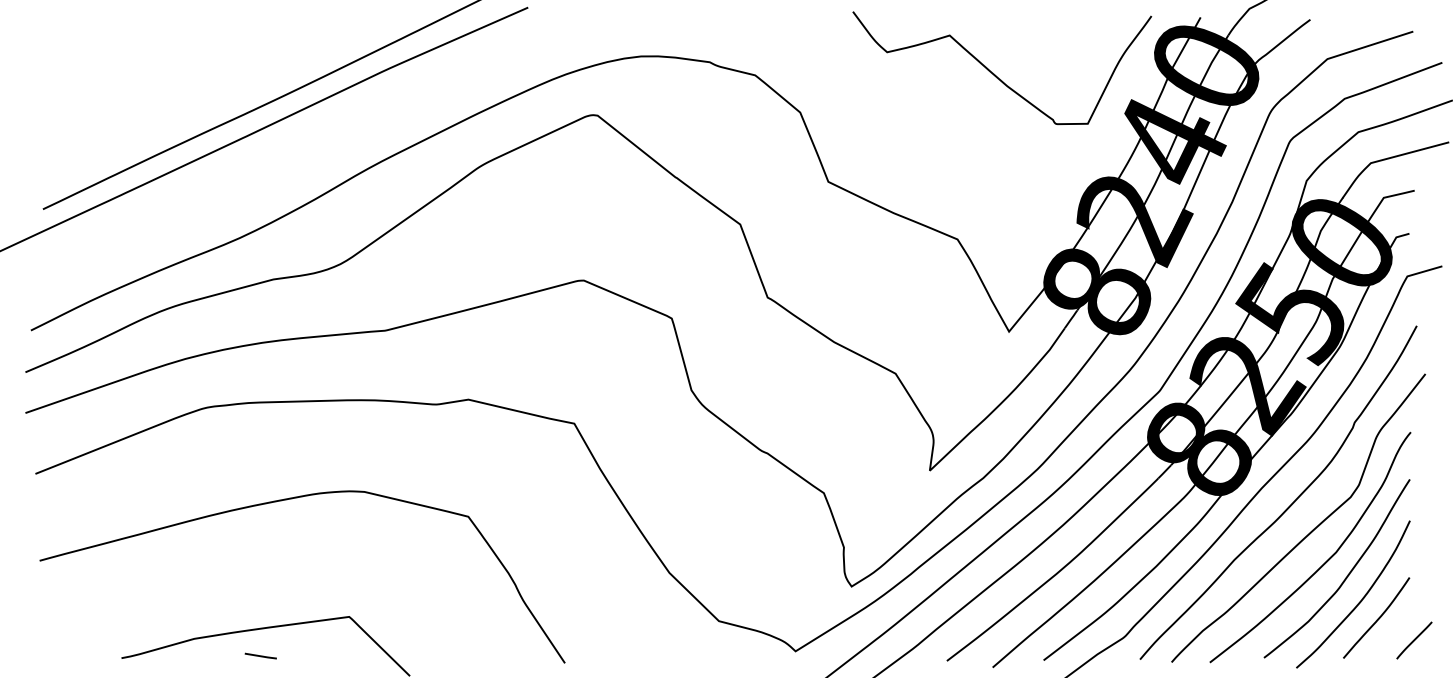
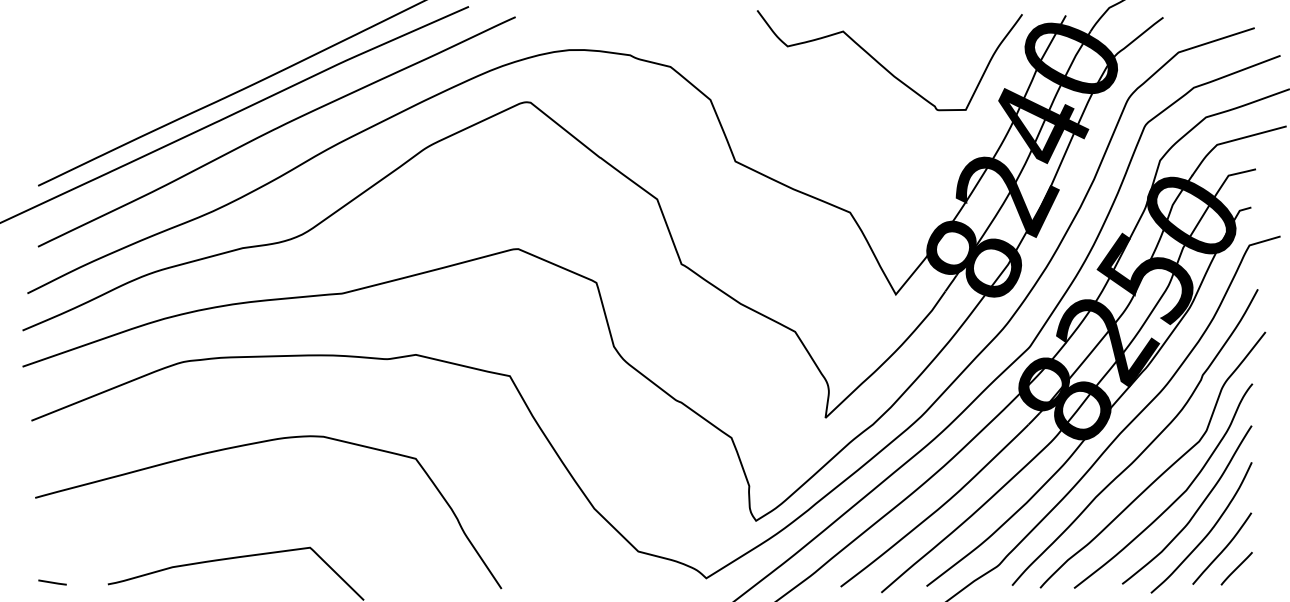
curve: (311, 145) -> (276, 129), added
line: (1414, 640) -> (1236, 568), moved
line: (260, 656) -> (52, 582), moved

